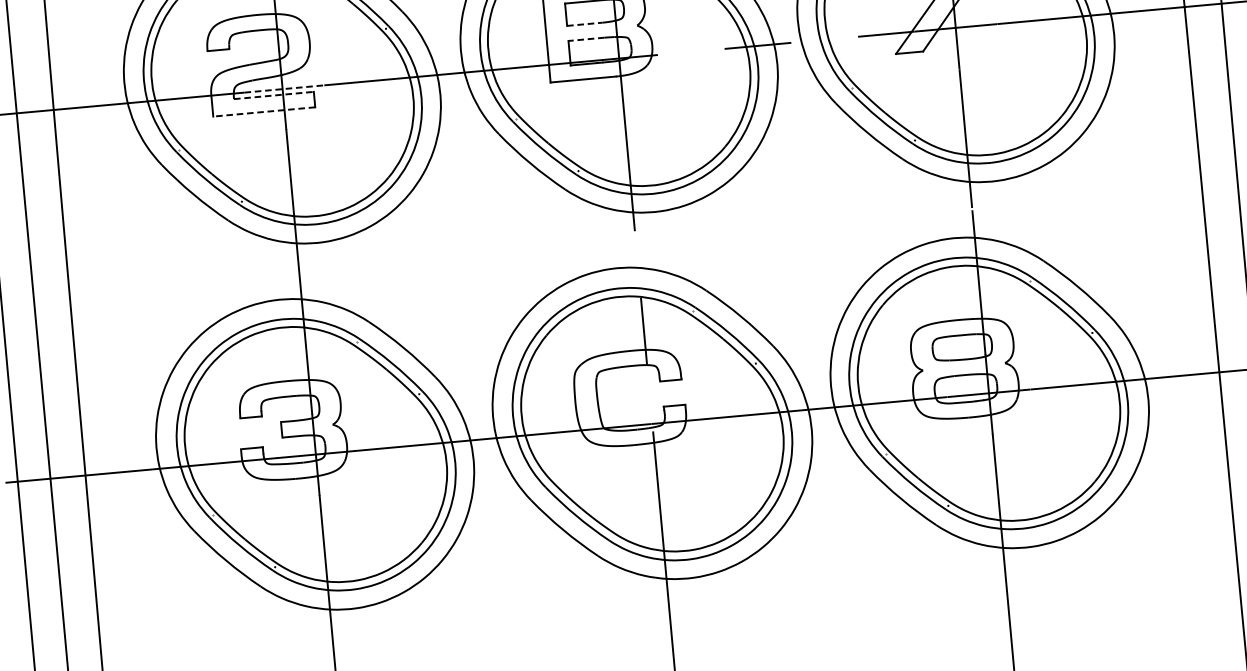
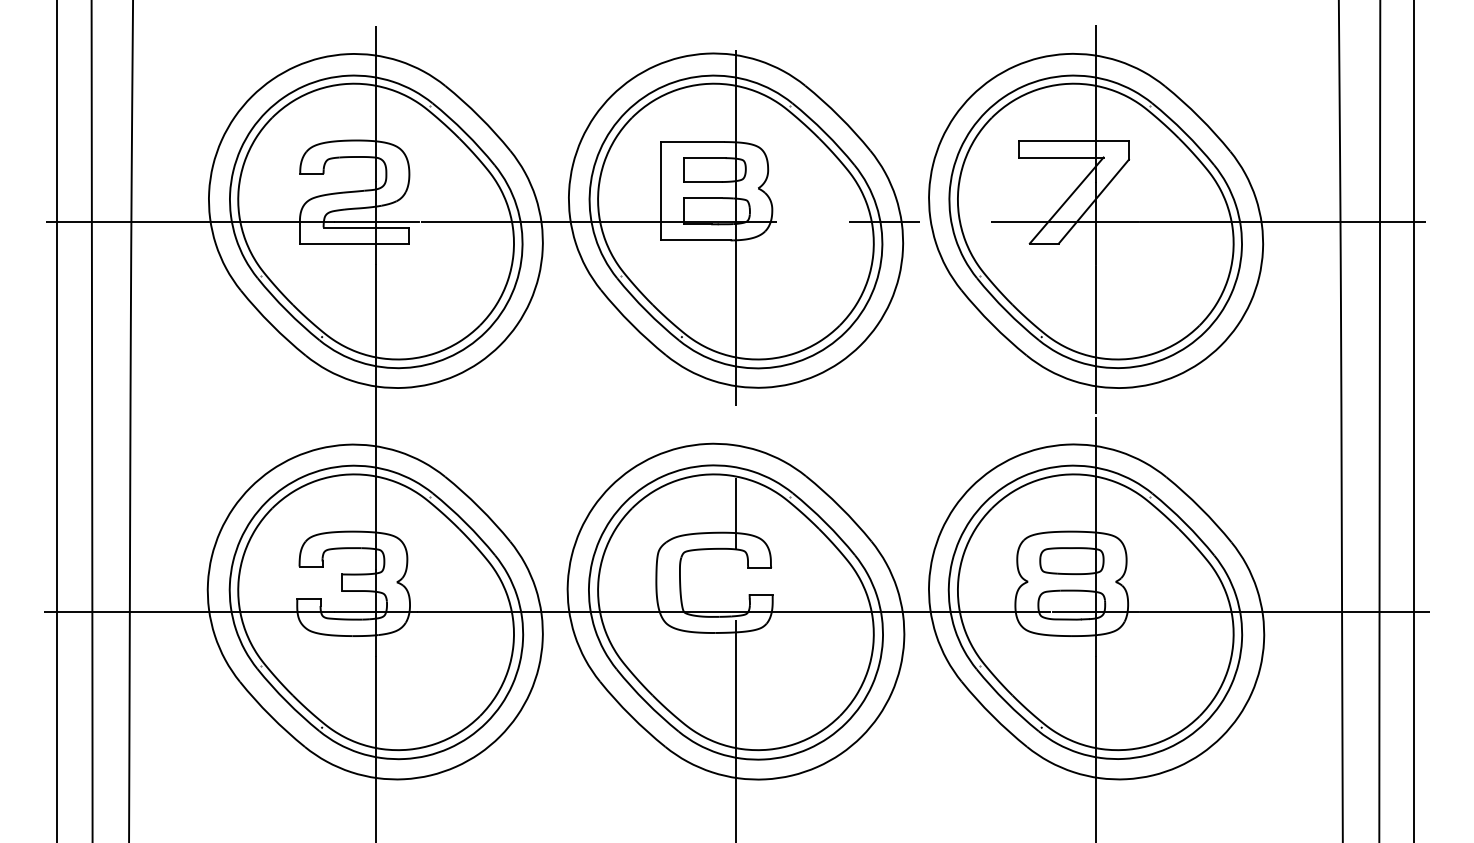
line: (584, 24) -> (702, 182), dashed -> solid
line: (585, 39) -> (702, 198), dashed -> solid
line: (283, 88) -> (377, 221), dashed -> solid
line: (274, 95) -> (366, 227), dashed -> solid
line: (264, 112) -> (354, 244), dashed -> solid

